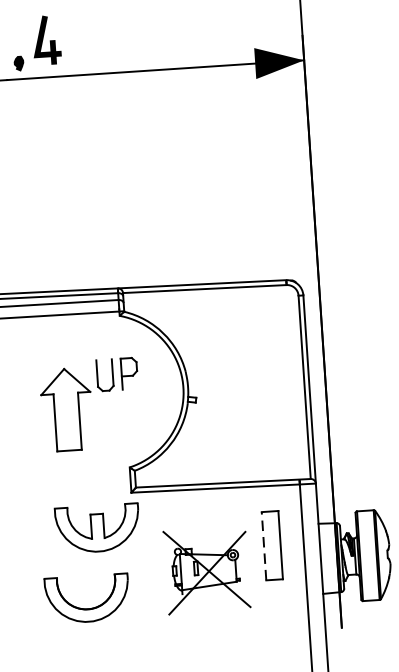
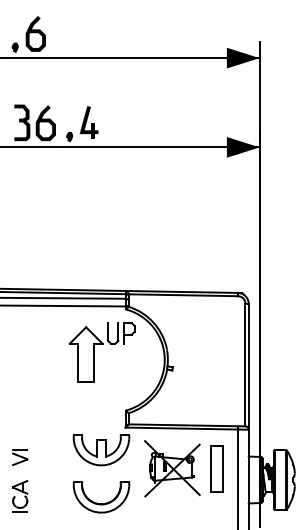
part: (88, 393) -> (101, 344), moved
line: (264, 546) -> (211, 469), dashed -> solid
part: (207, 570) -> (172, 468), moved
part: (87, 599) -> (101, 497), moved

